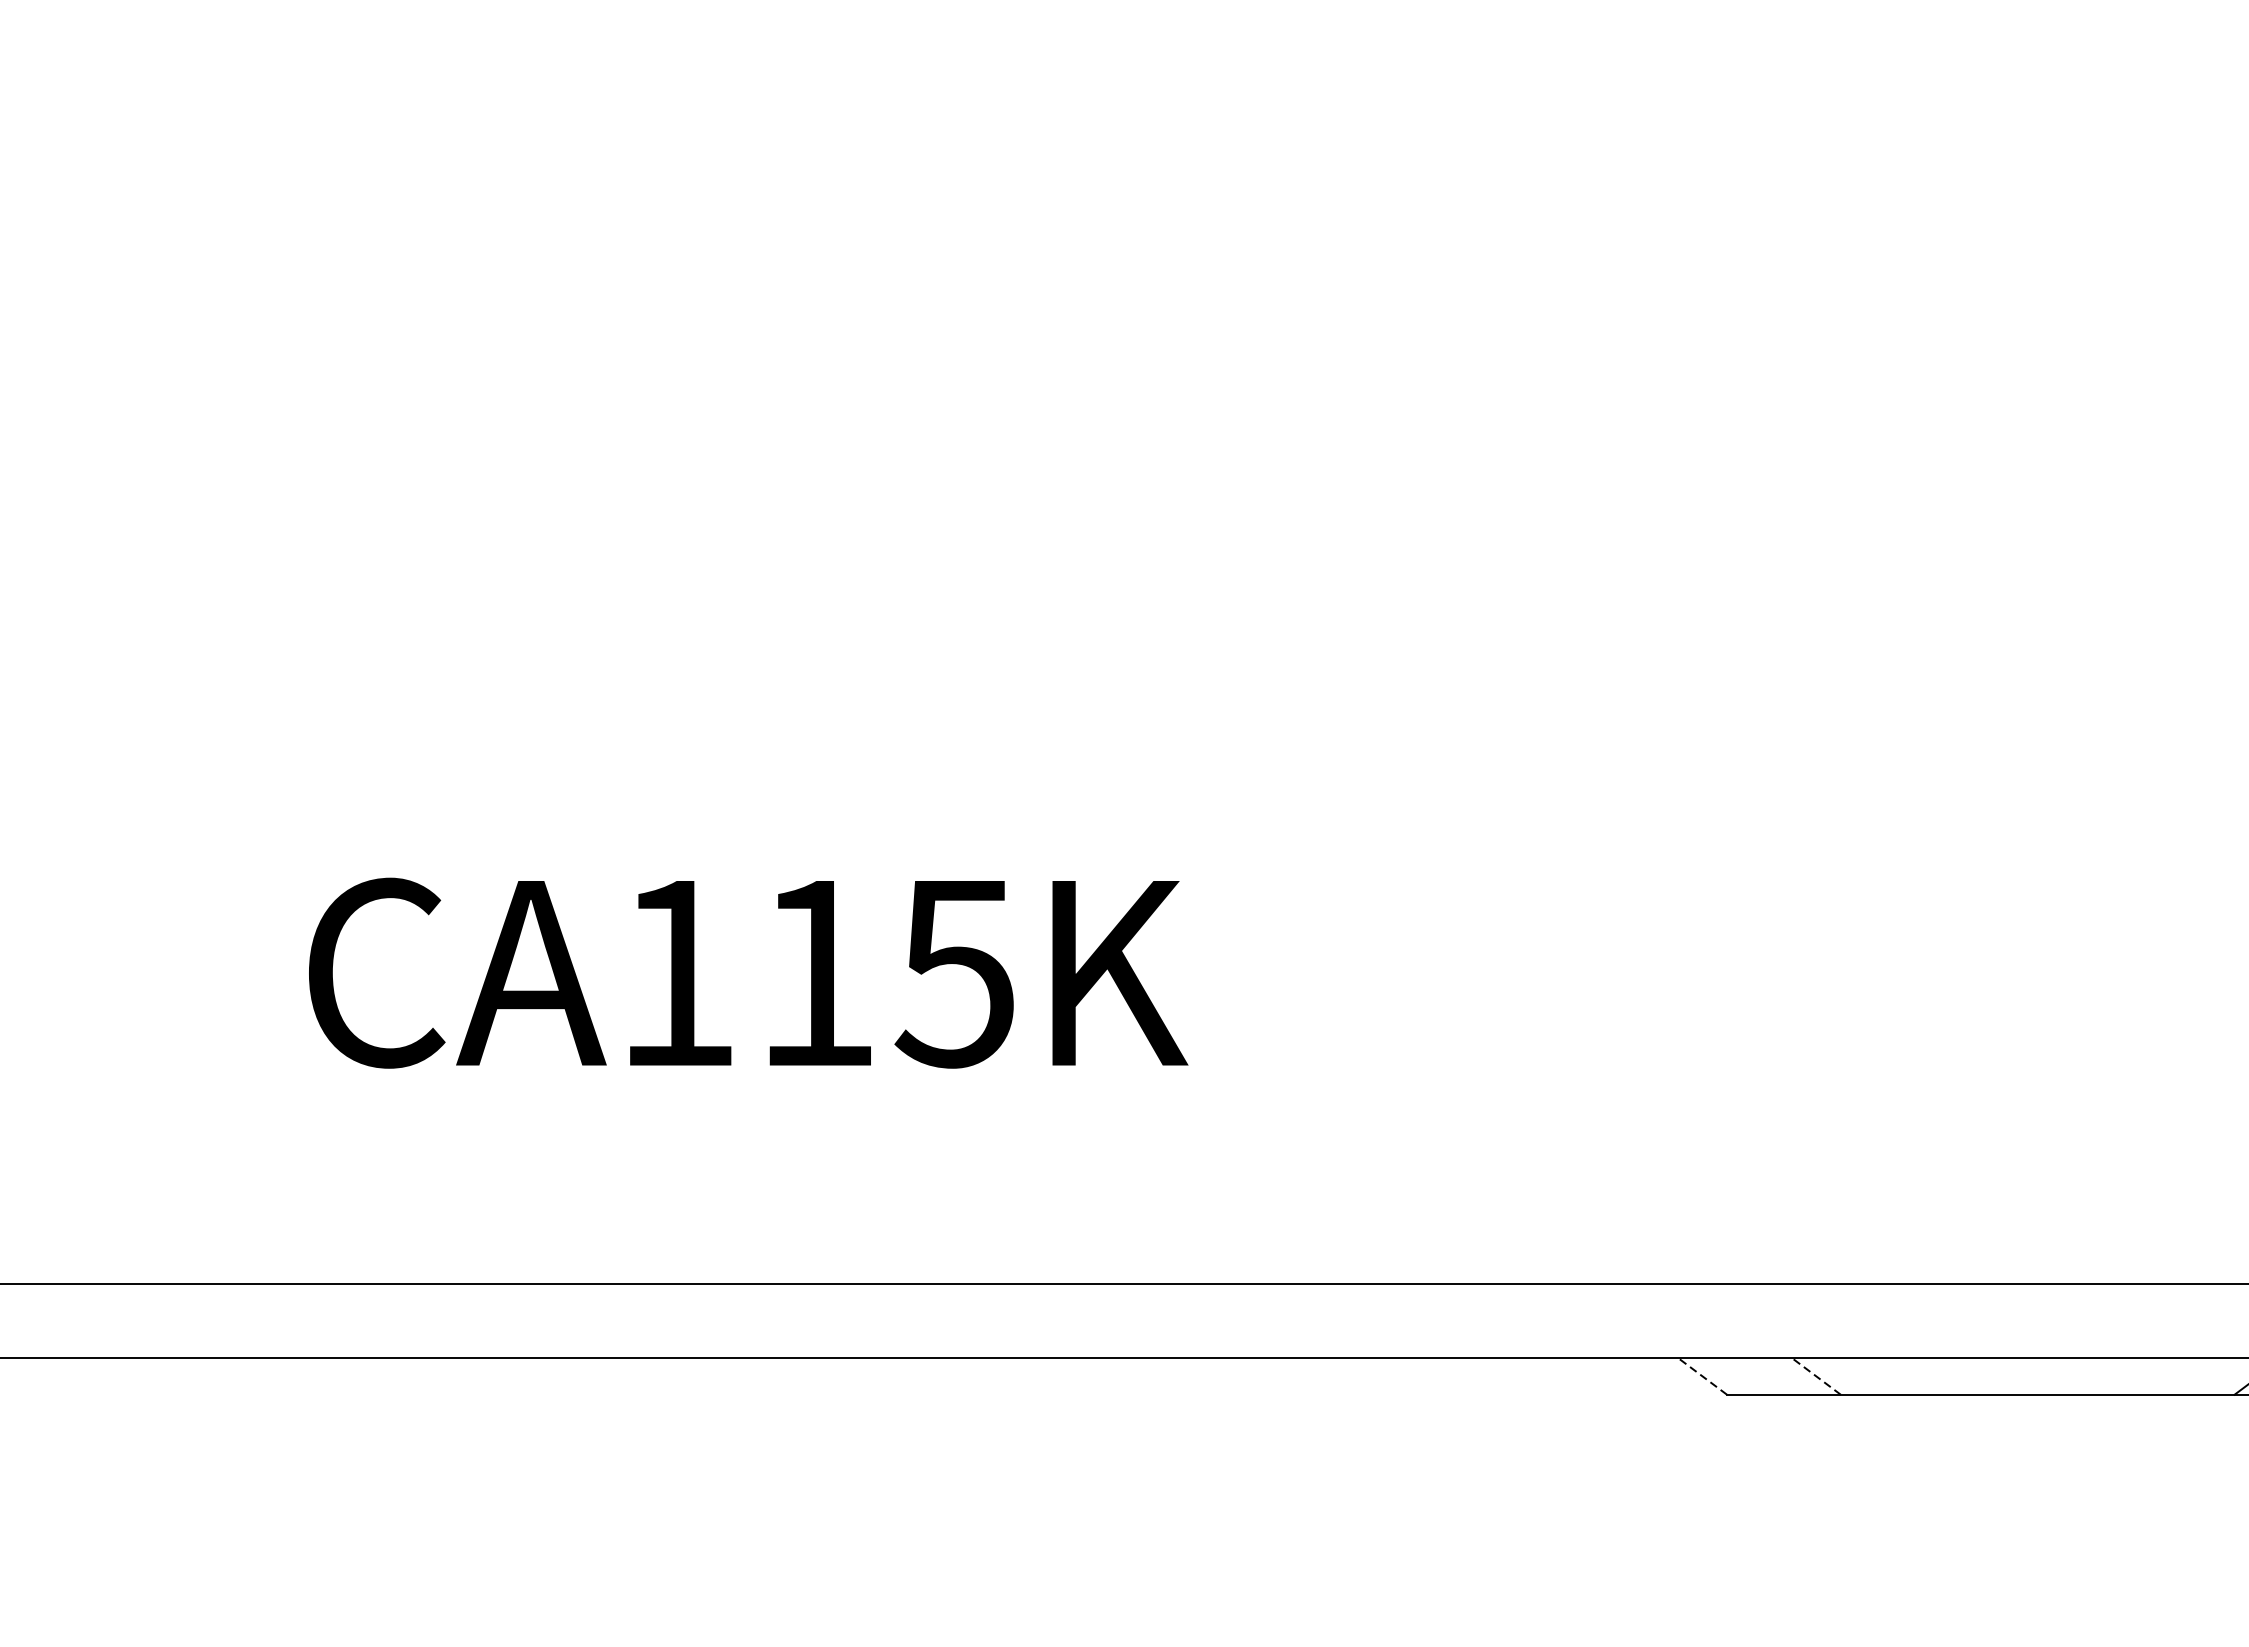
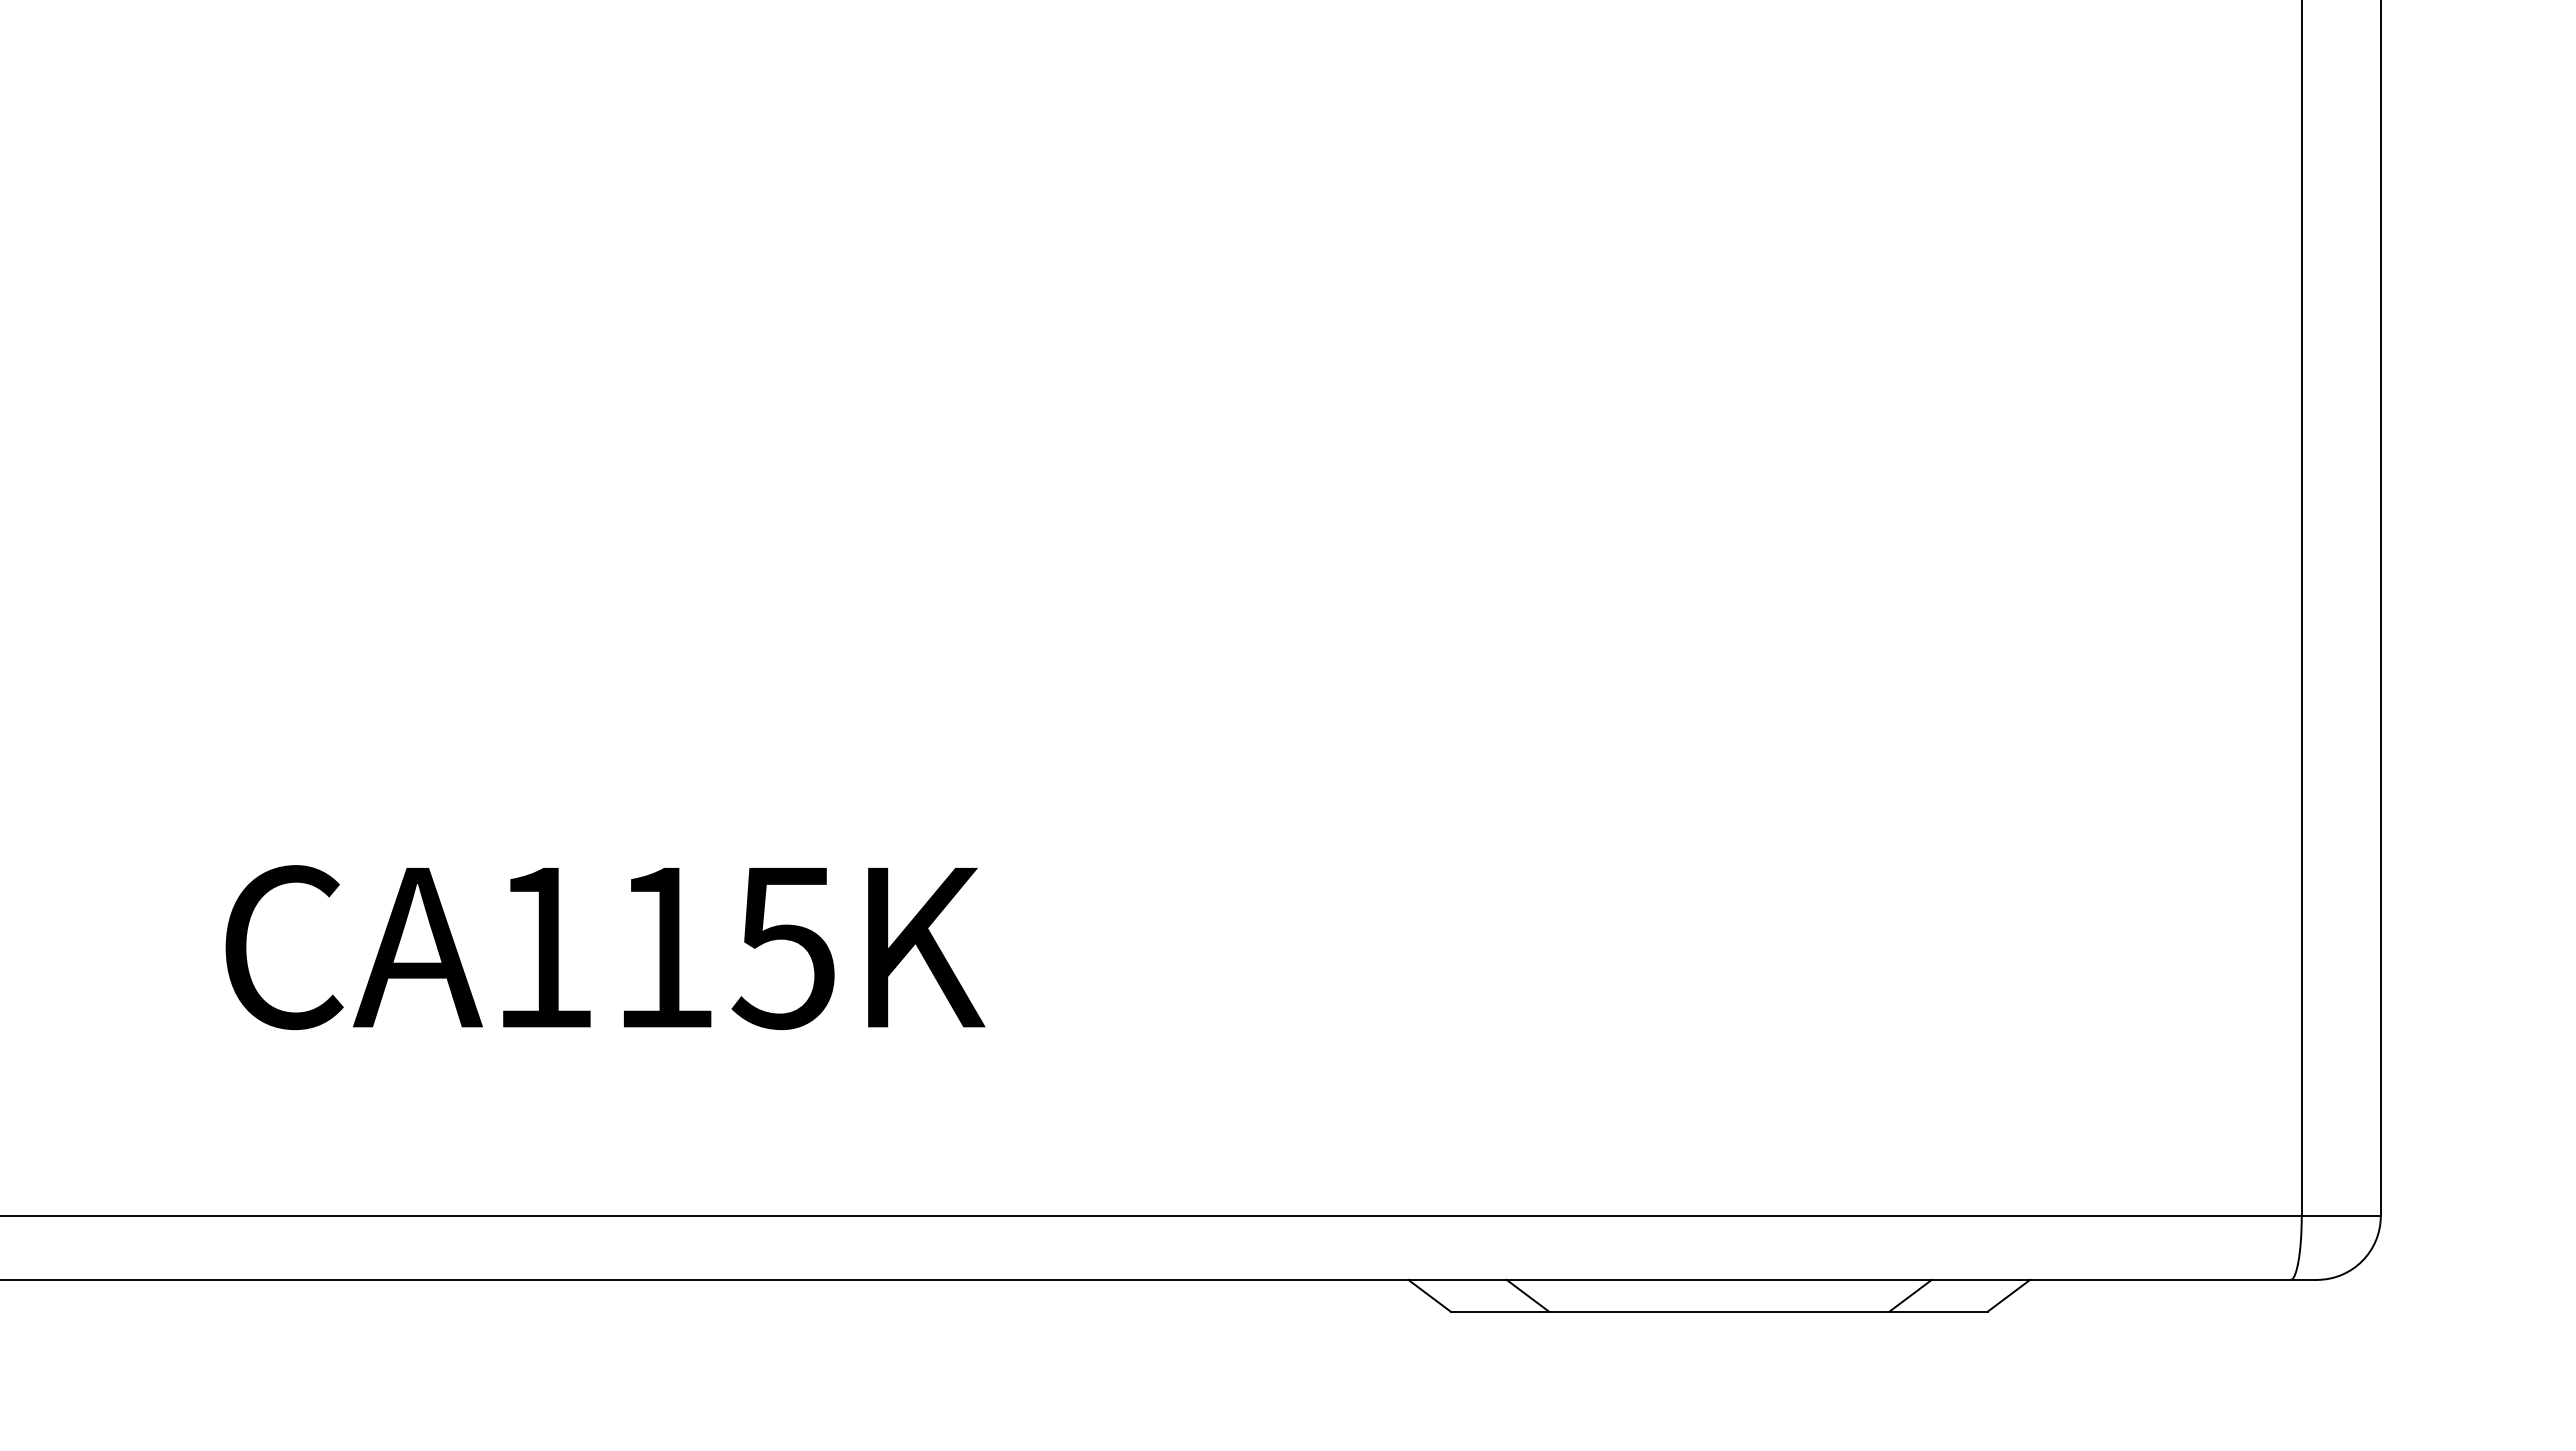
line: (1702, 1375) -> (1429, 1295), dashed -> solid
line: (1815, 1375) -> (1527, 1295), dashed -> solid

